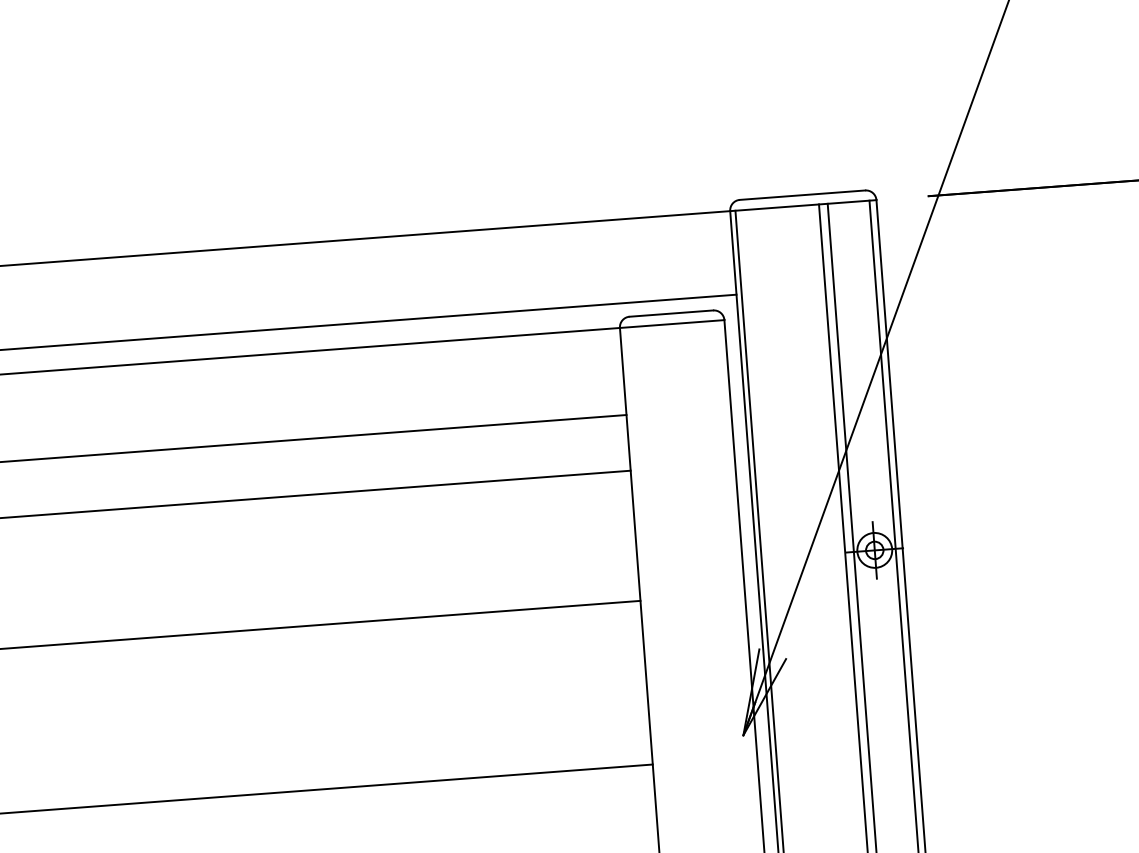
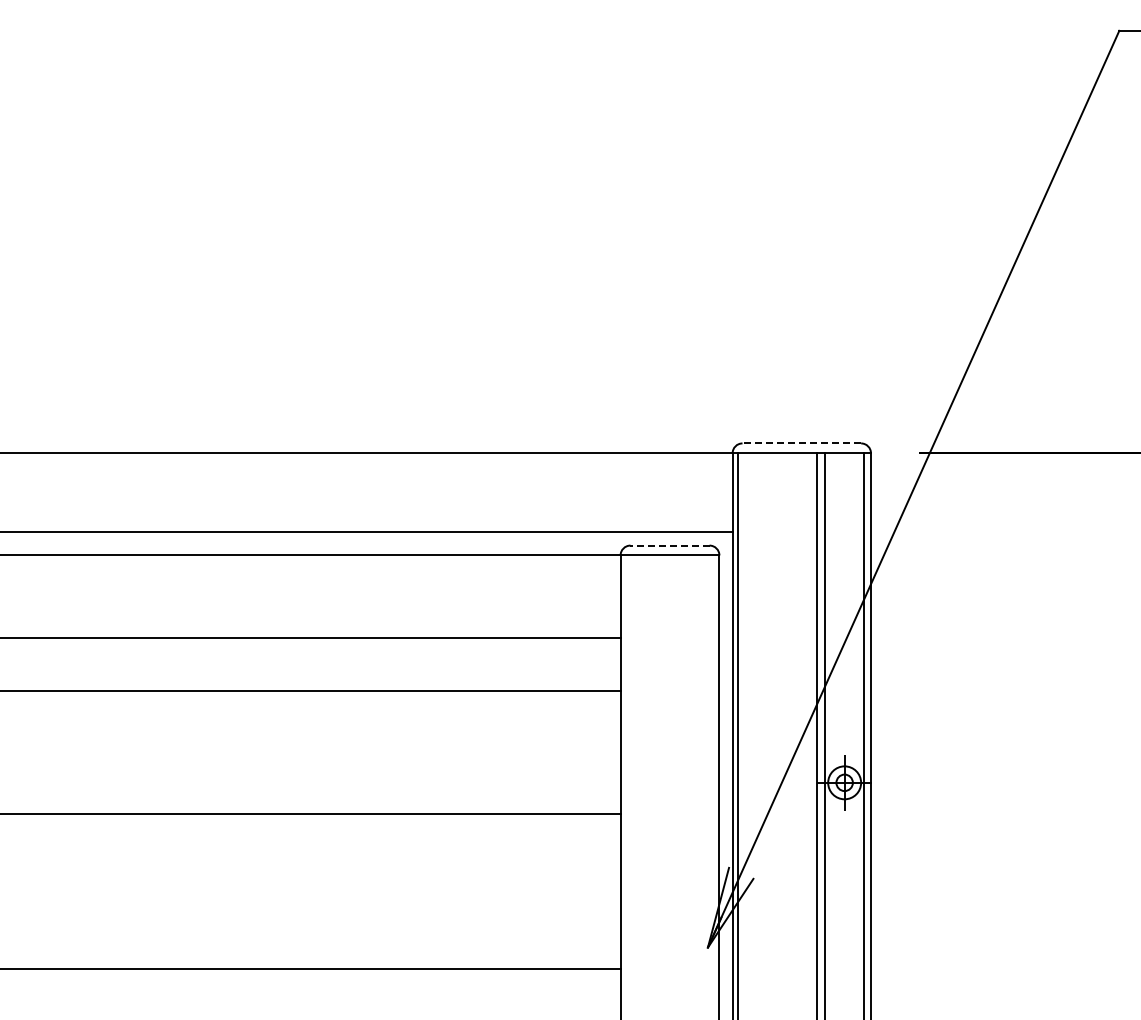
line: (802, 195) -> (801, 443), solid -> dashed
line: (671, 313) -> (670, 545), solid -> dashed

